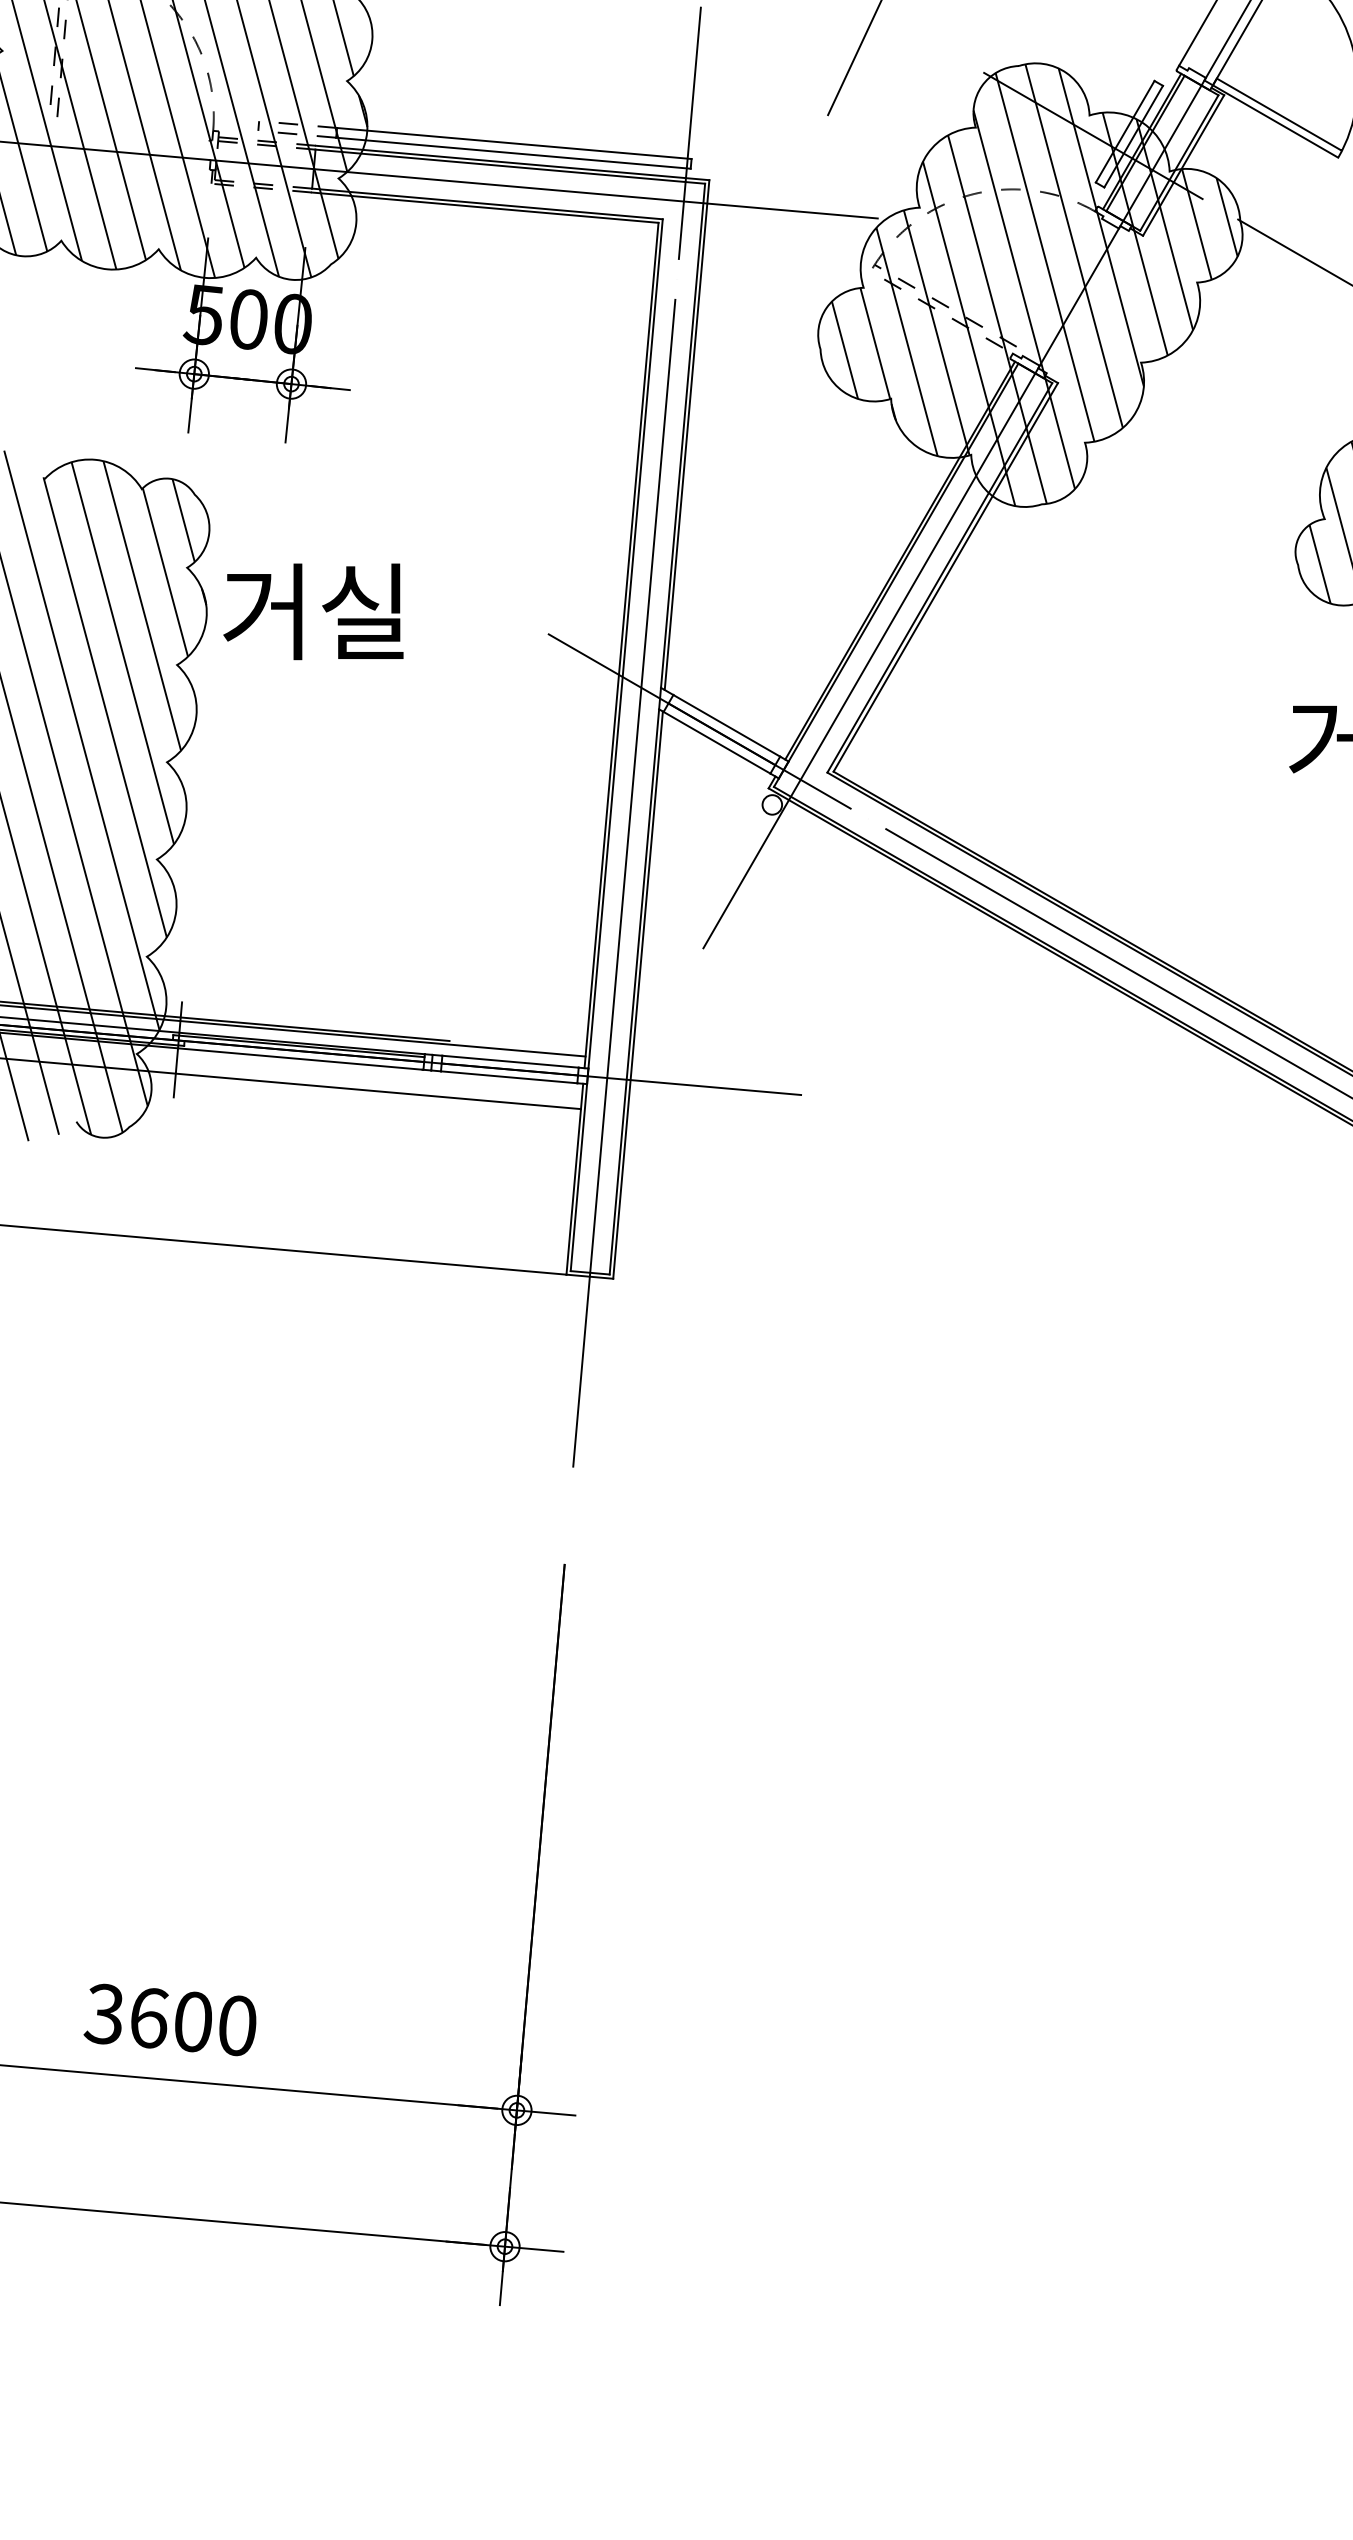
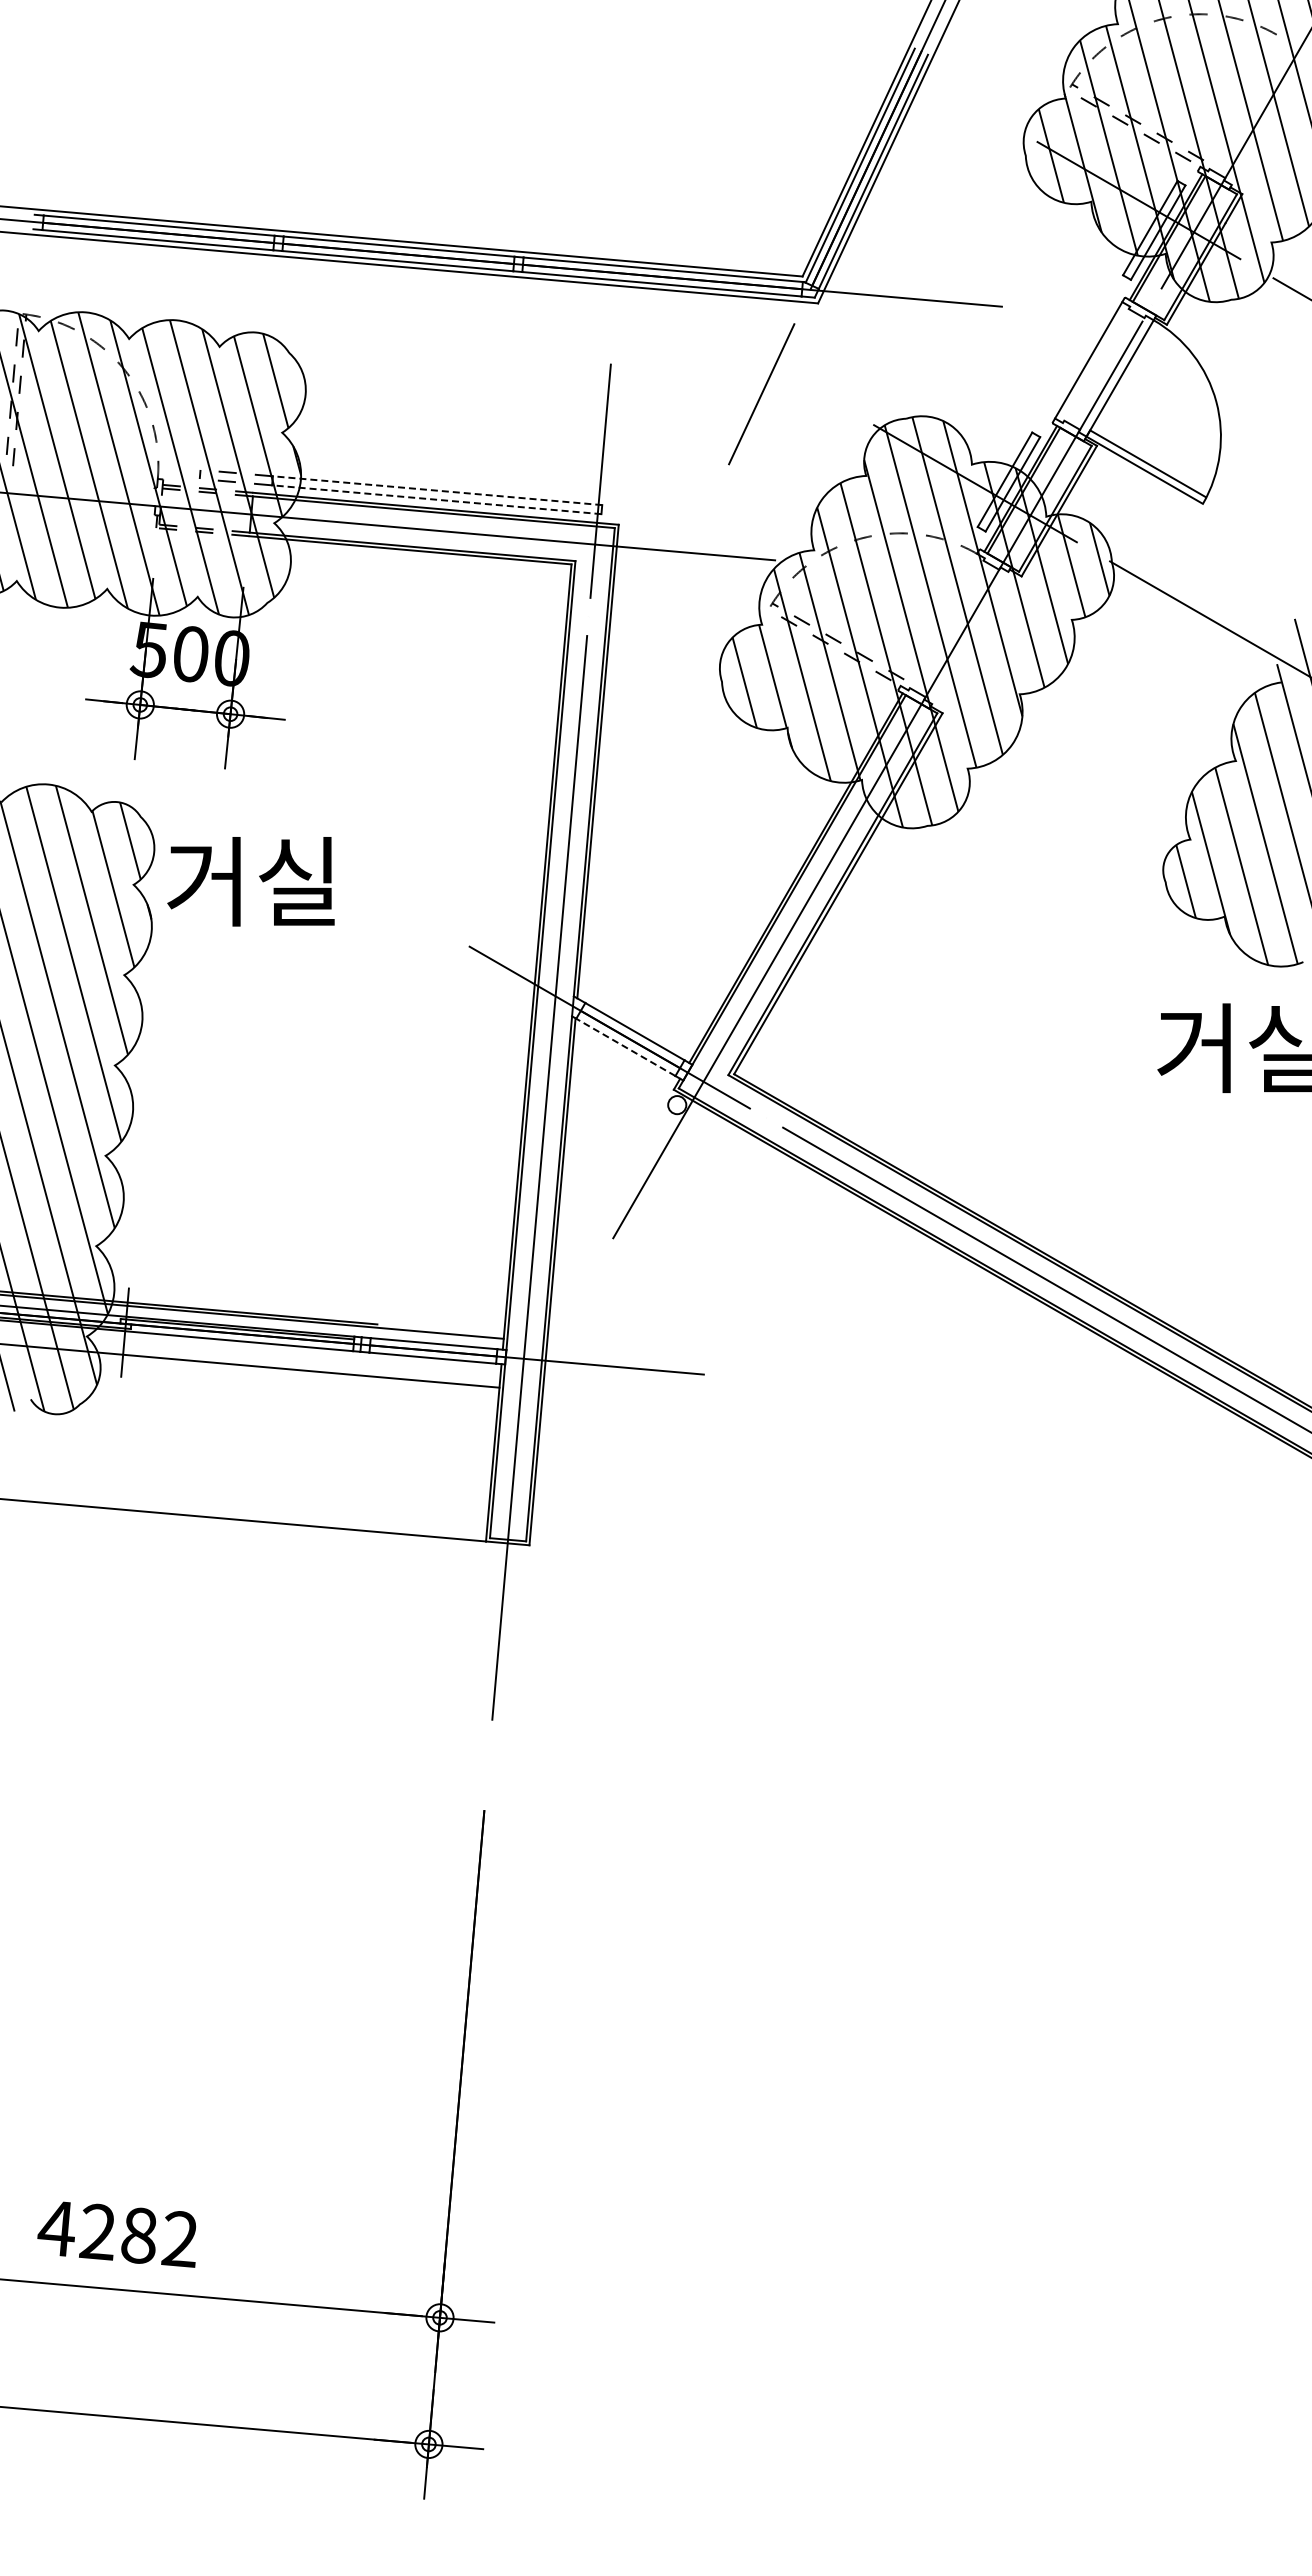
line: (514, 143) -> (437, 490), solid -> dashed
line: (513, 152) -> (436, 499), solid -> dashed
text: (312, 611) -> (250, 881), moved
line: (716, 742) -> (625, 1047), solid -> dashed
text: (169, 2019) -> (117, 2233), 3600 -> 4282

